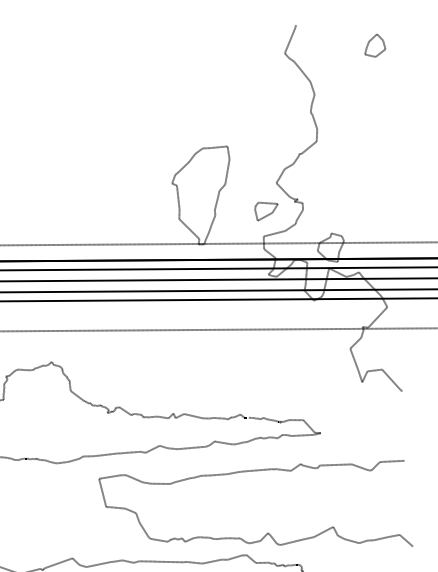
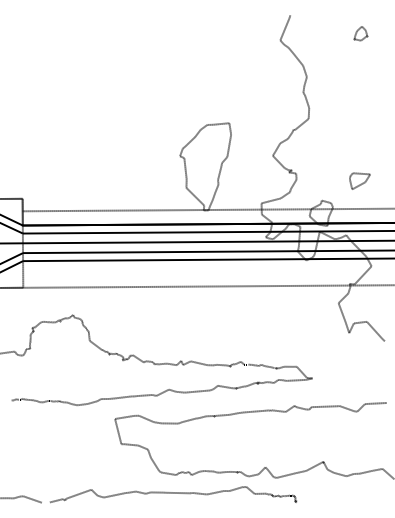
part: (374, 45) -> (360, 33), size x0.7
part: (265, 210) -> (359, 180), moved

